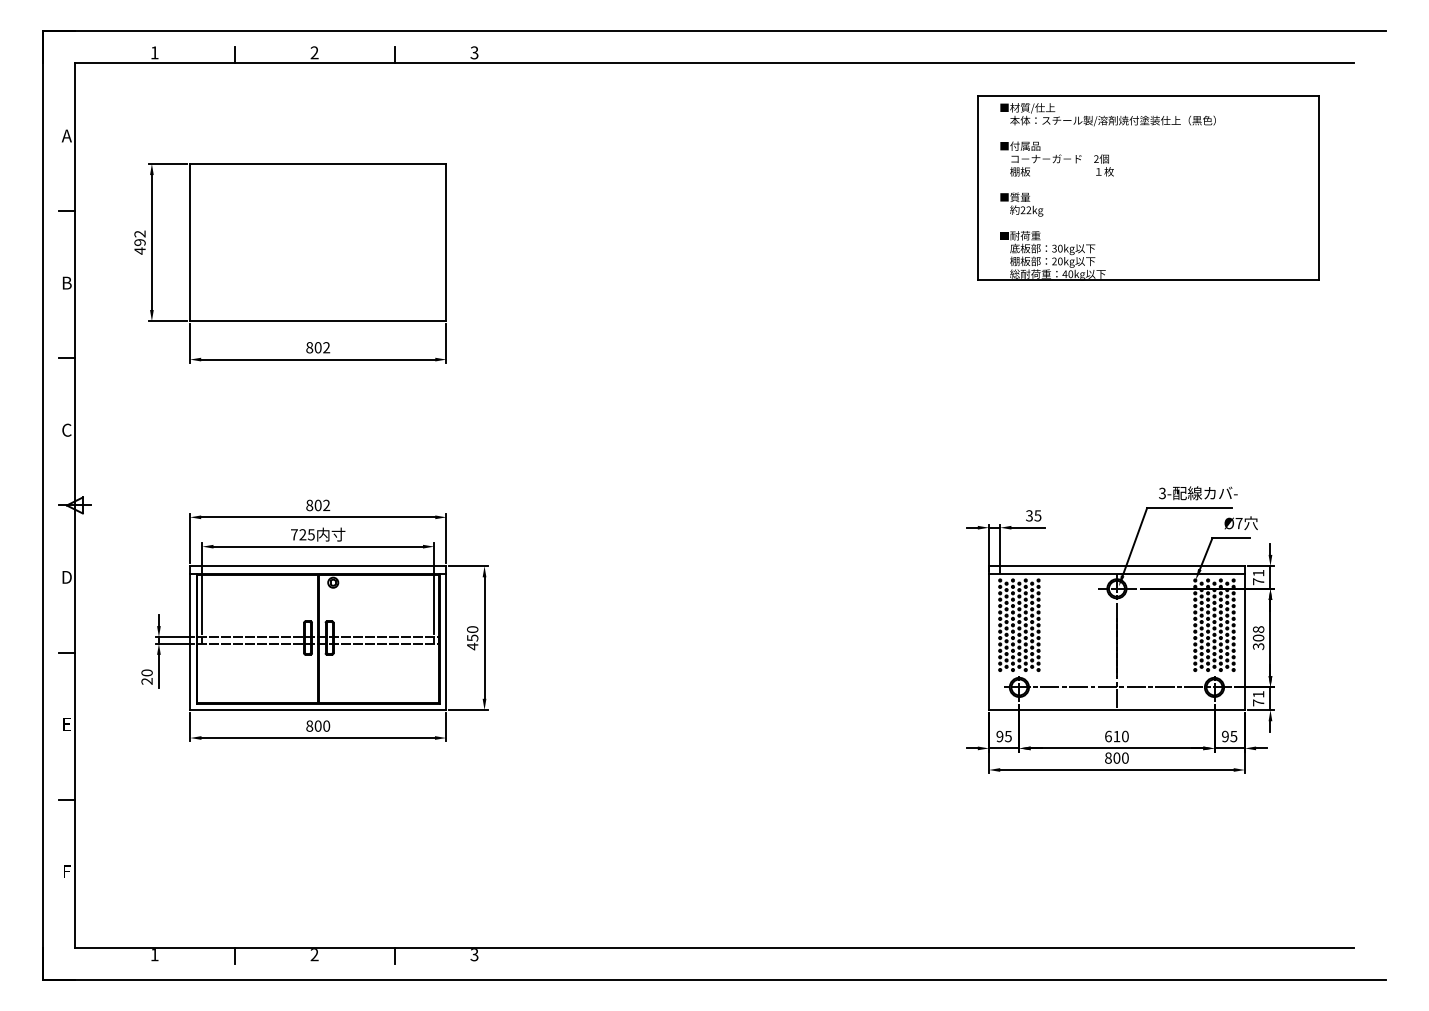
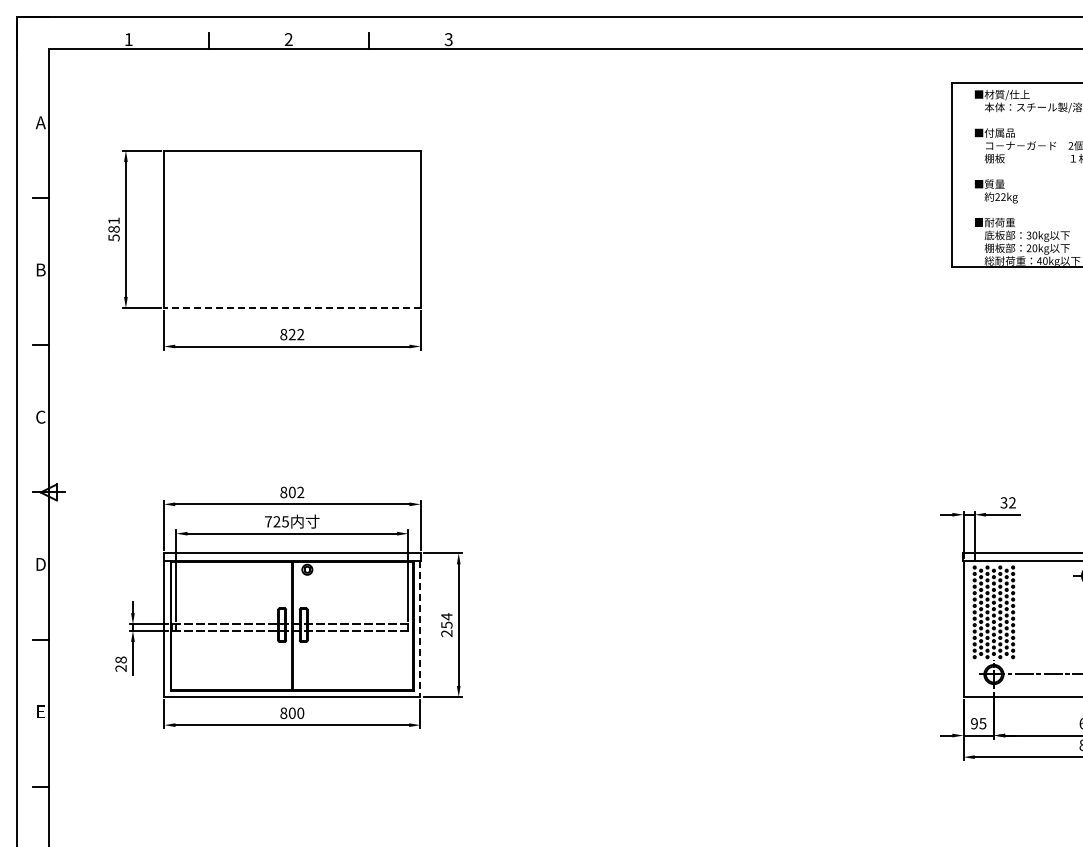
text: (139, 242) -> (113, 229), 492 -> 581
line: (317, 321) -> (291, 308), solid -> dashed
text: (317, 347) -> (291, 334), 802 -> 822
text: (1037, 515) -> (1012, 502), 35 -> 32
text: (472, 637) -> (446, 624), 450 -> 254
line: (446, 642) -> (420, 629), solid -> dashed
text: (147, 672) -> (121, 659), 20 -> 28

